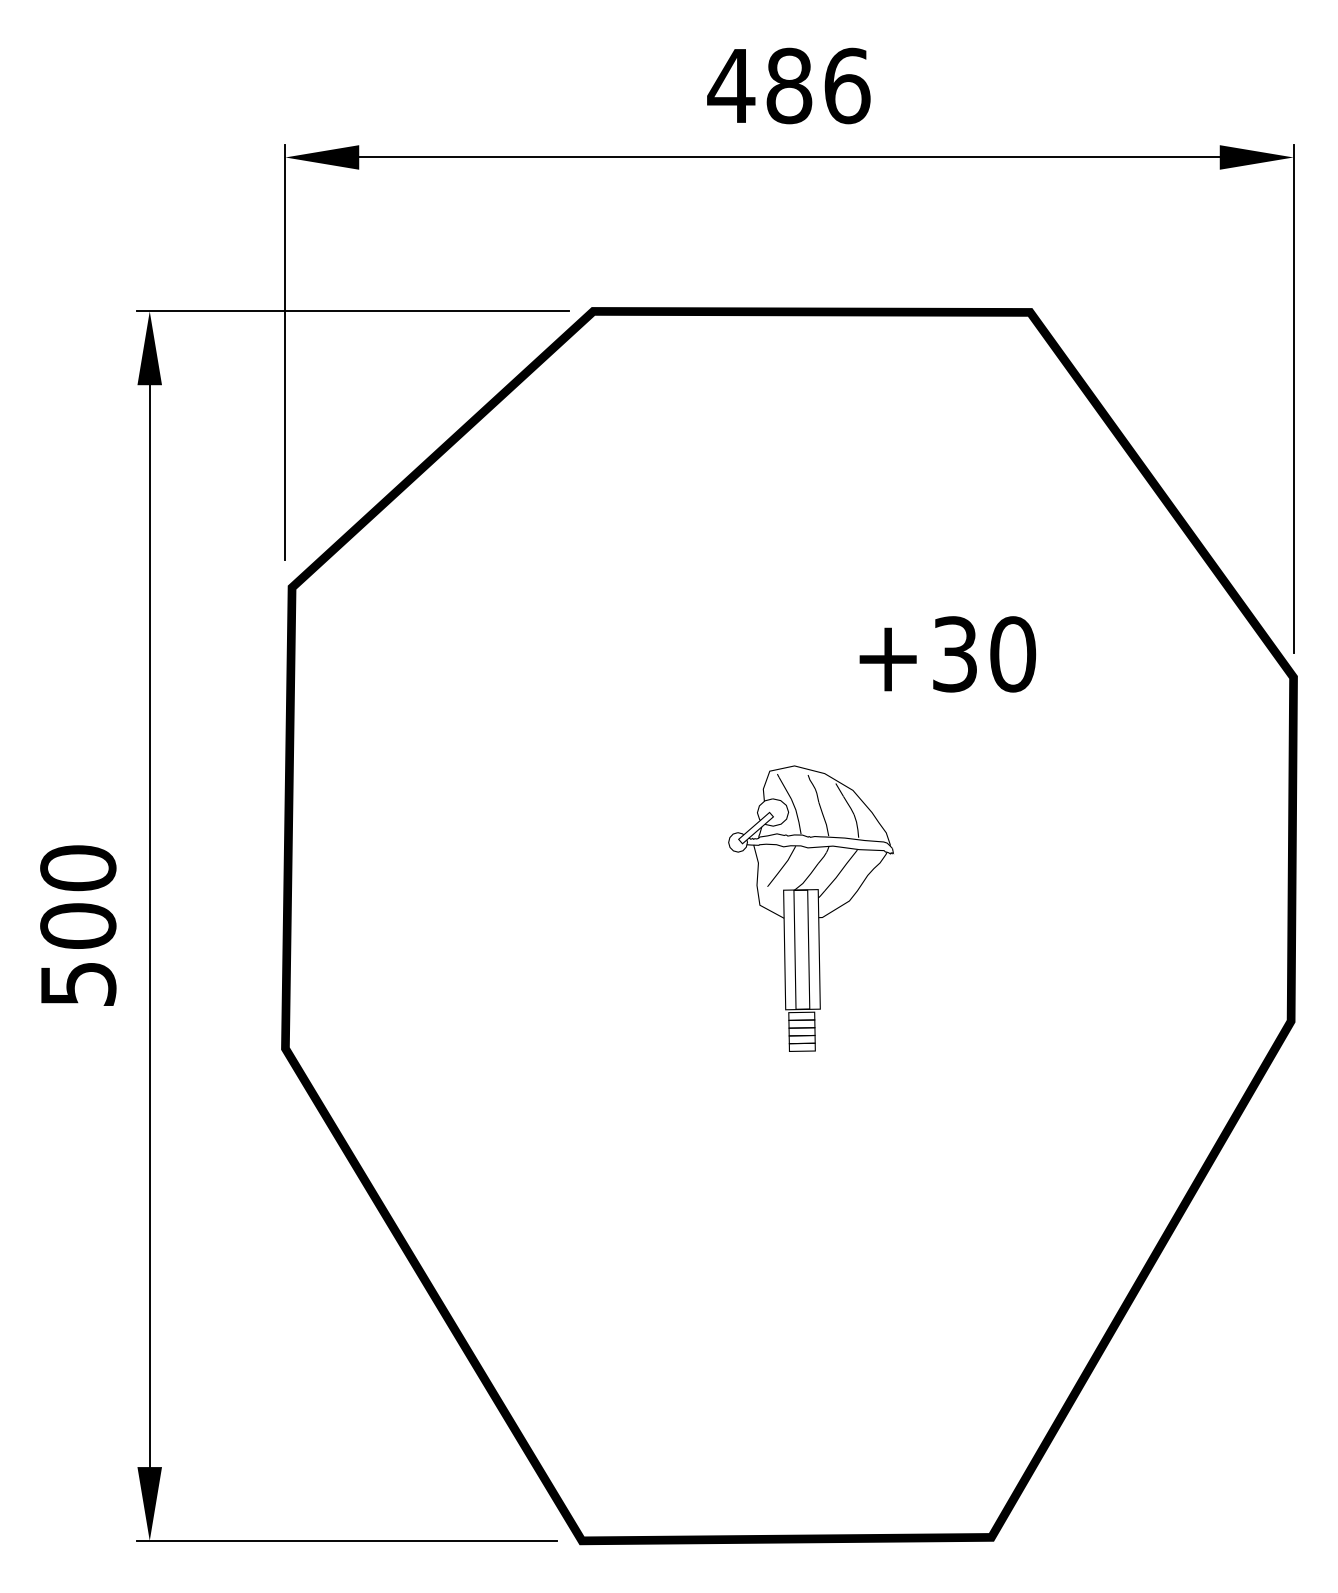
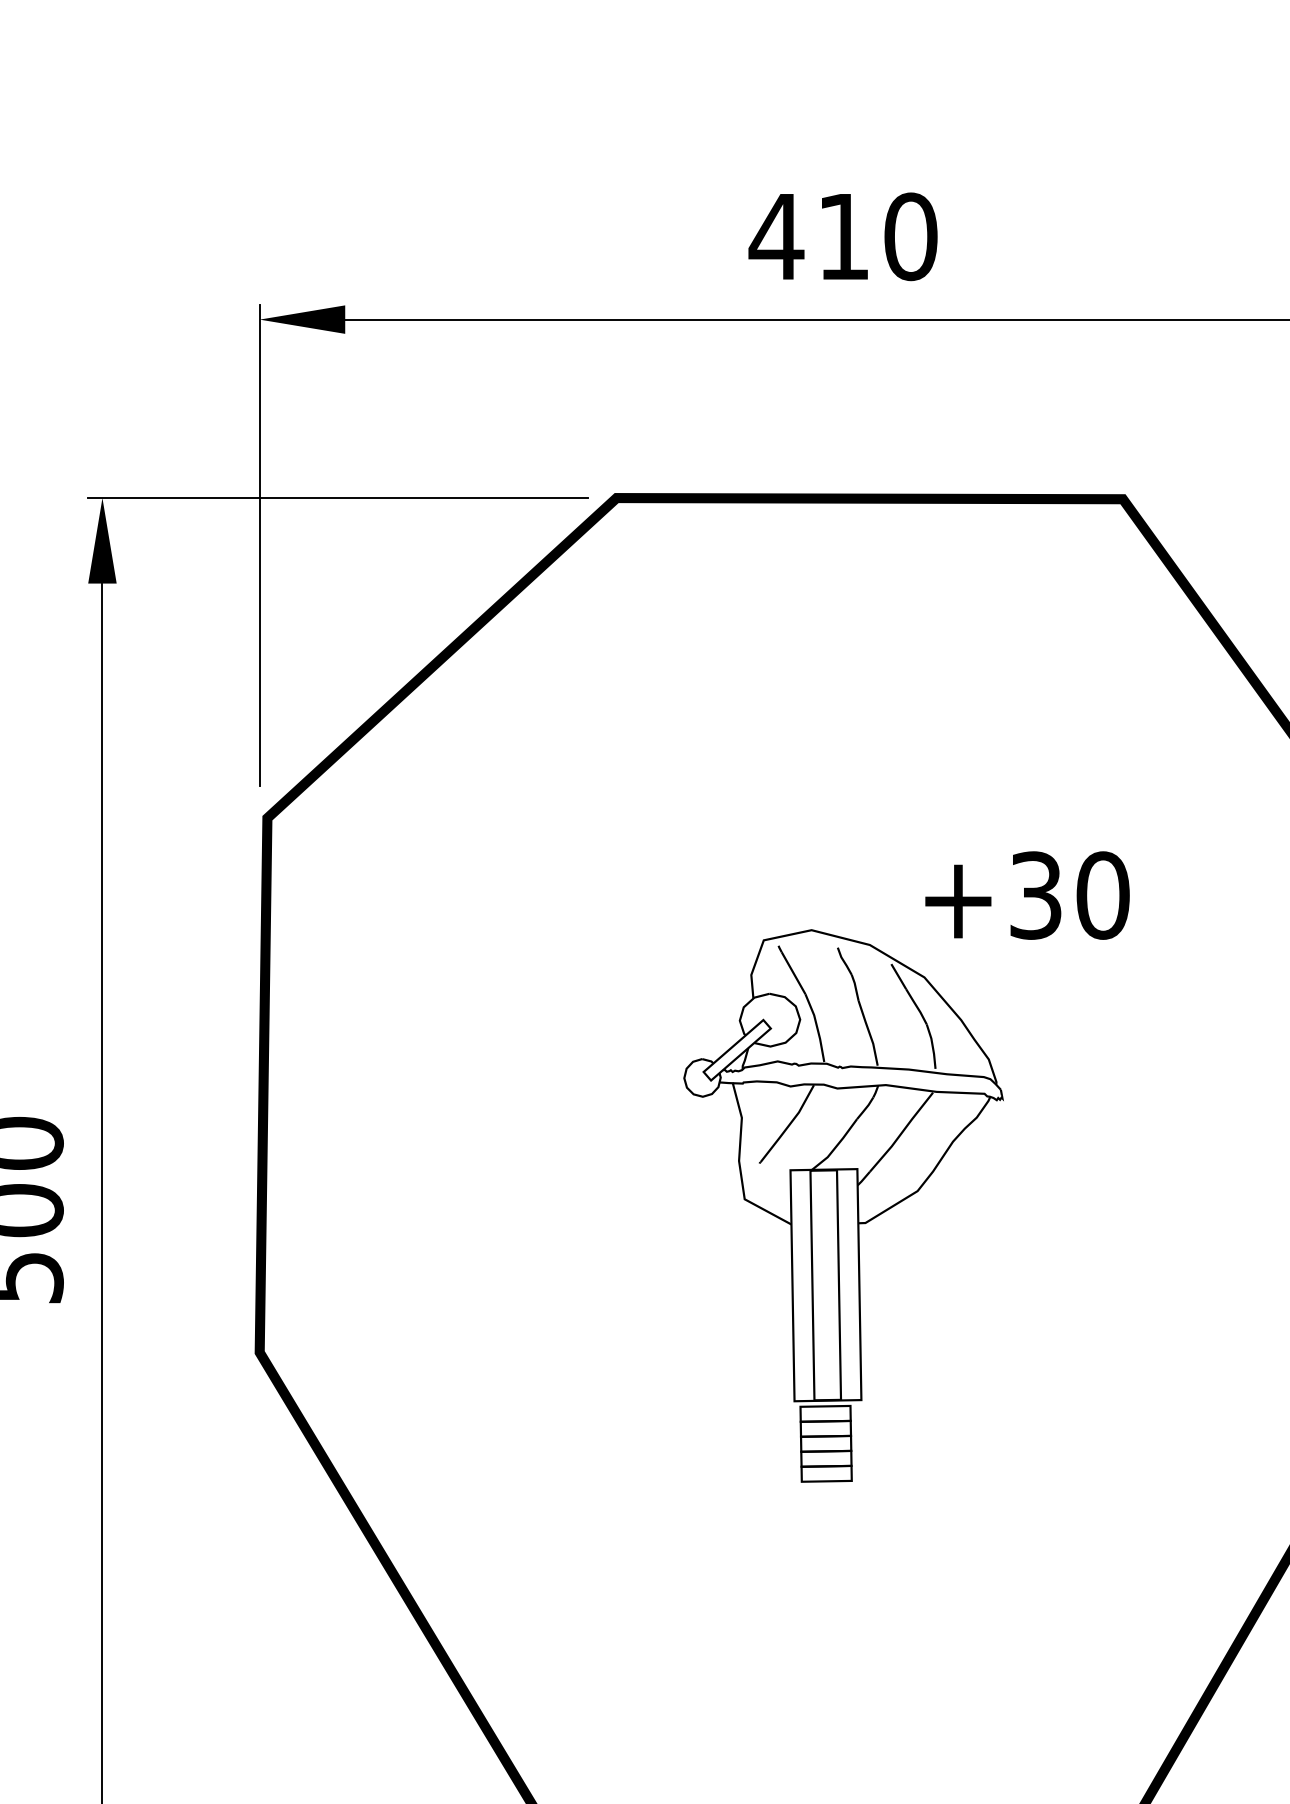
text: (818, 85) -> (877, 236), 486 -> 410
part: (843, 888) -> (906, 1166), size x1.67

